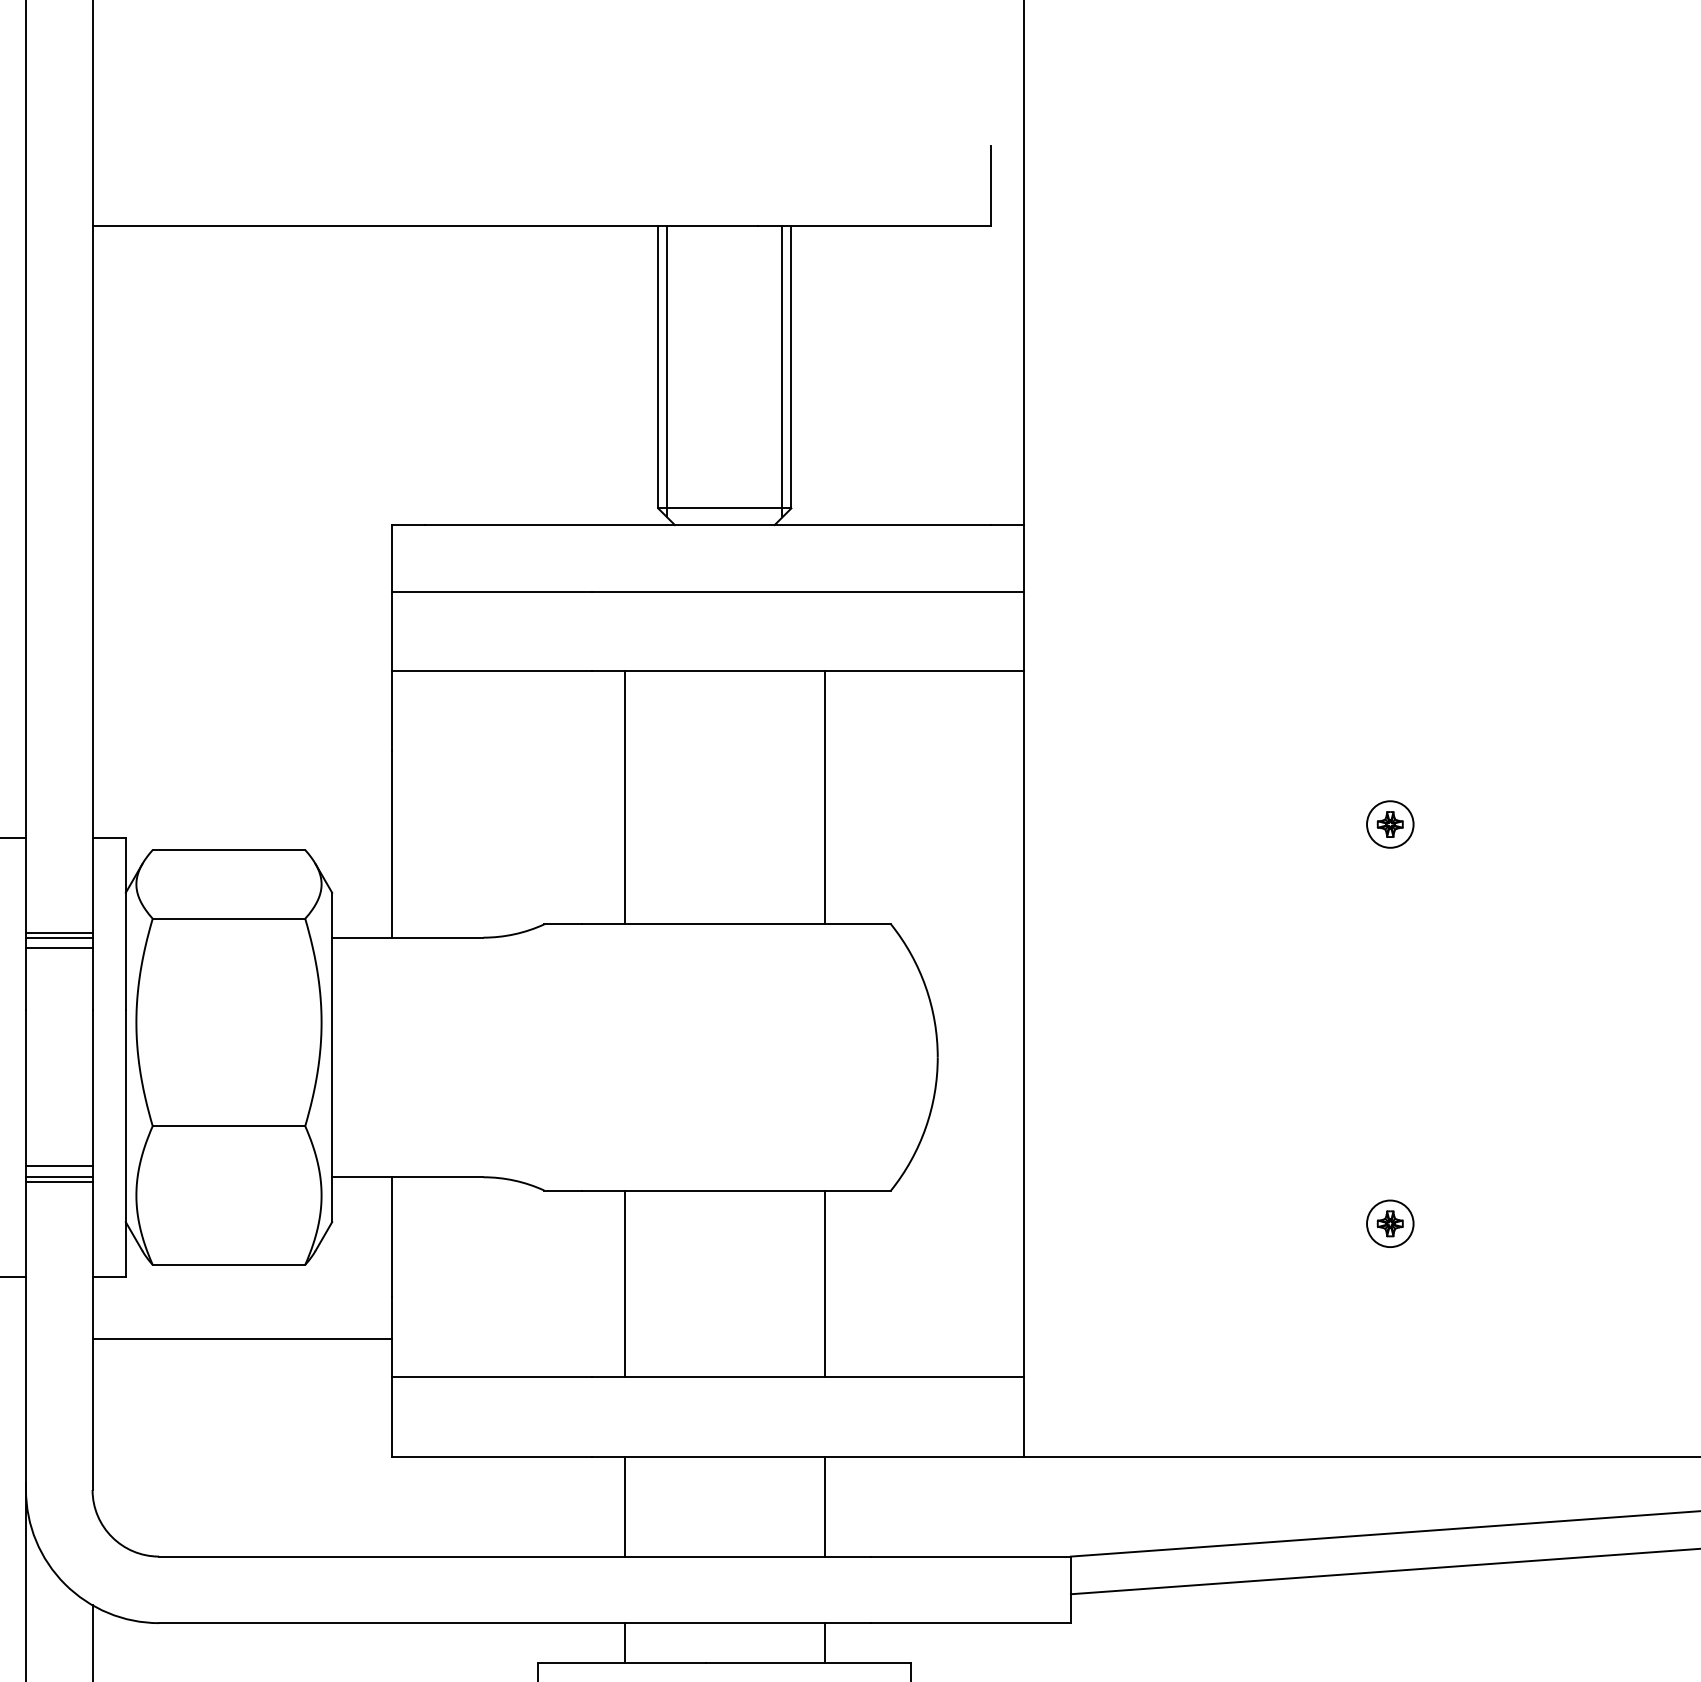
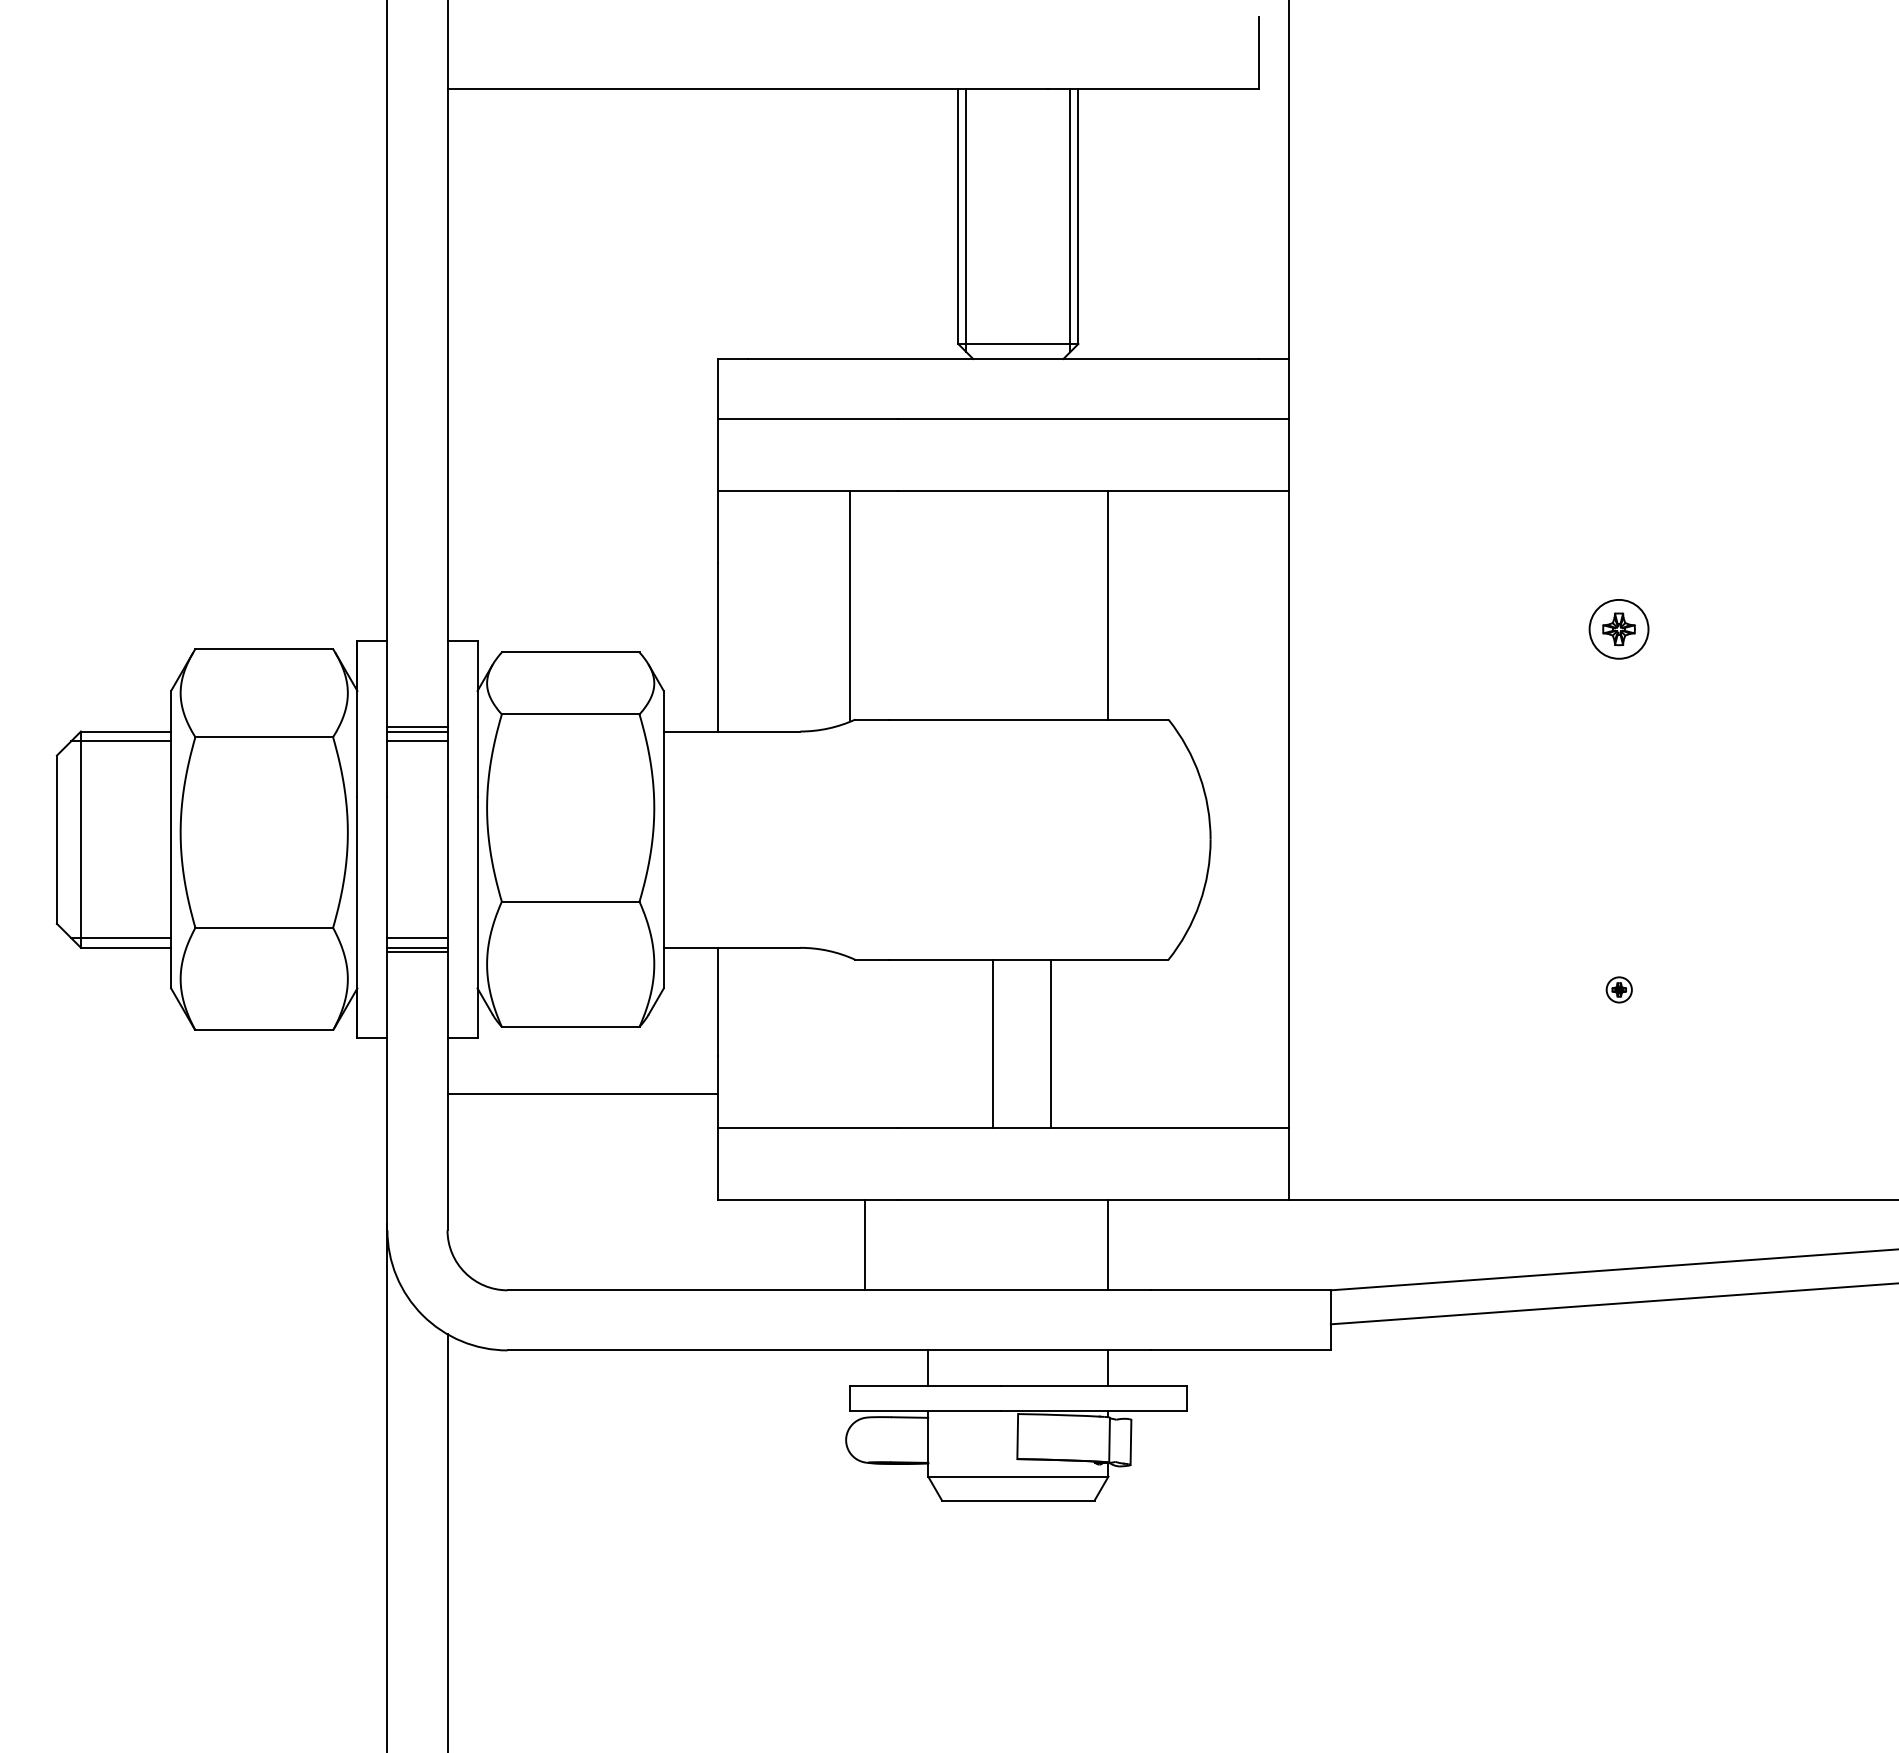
line: (625, 798) -> (850, 605), moved
part: (1390, 824) -> (1619, 629), size x1.4
part: (1390, 1223) -> (1619, 989), size x0.6
line: (625, 1283) -> (993, 1043), moved
line: (824, 1283) -> (1051, 1043), moved
line: (625, 1506) -> (865, 1245), moved

